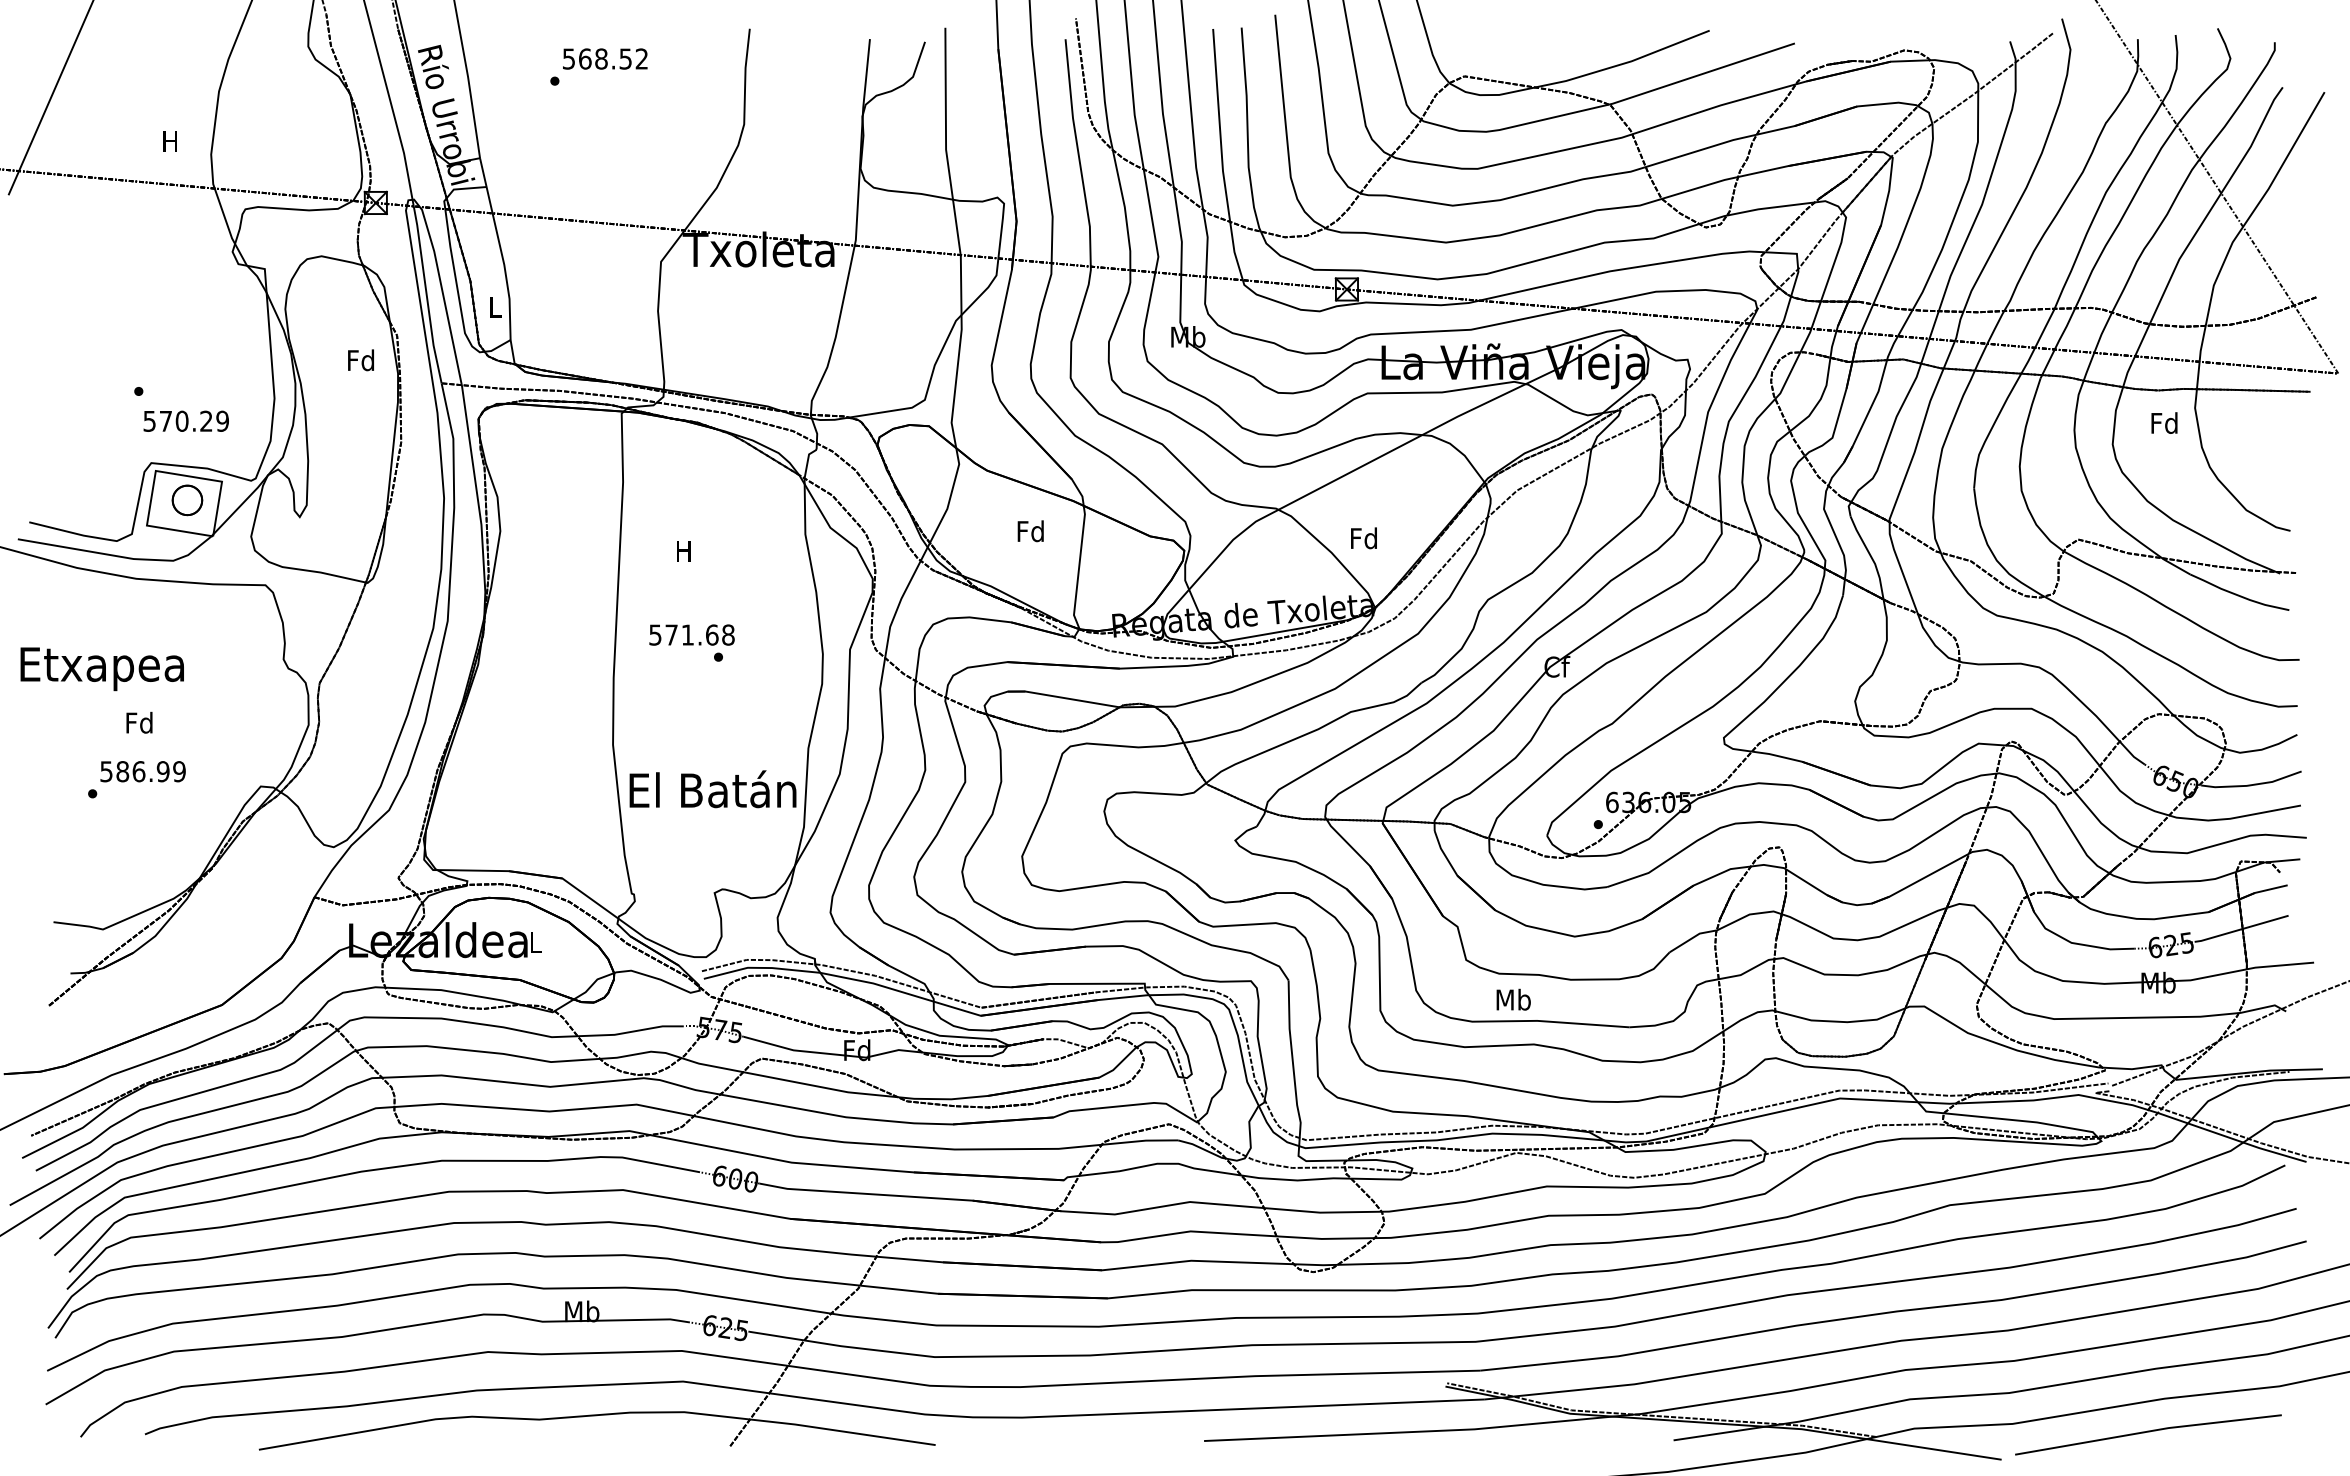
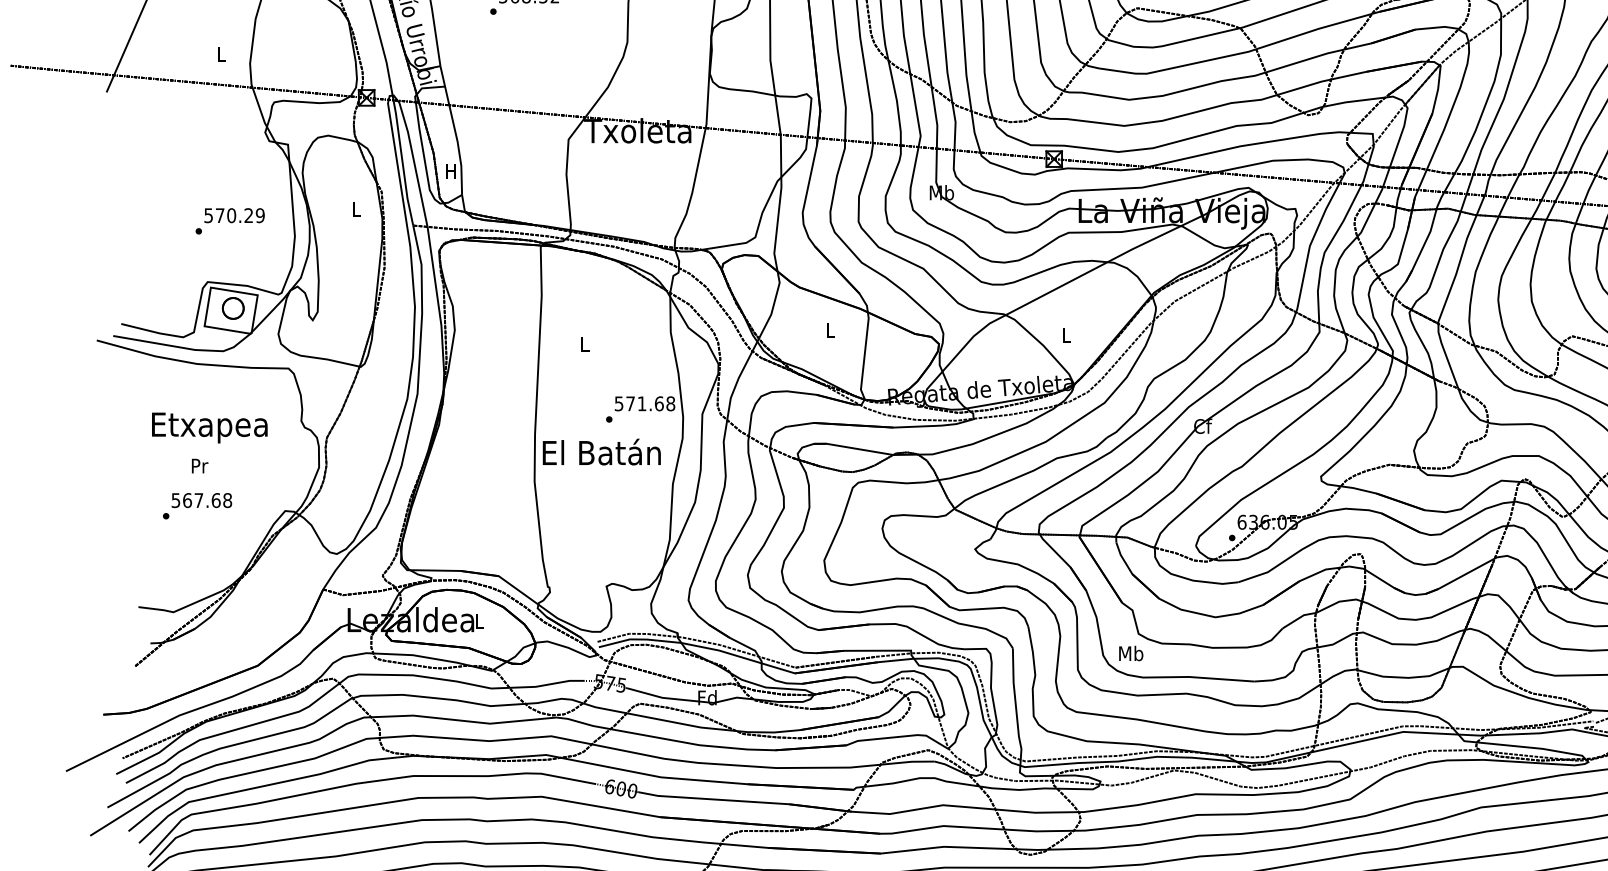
text: (169, 141) -> (220, 54), H -> L
text: (494, 307) -> (450, 171), L -> H
text: (360, 360) -> (355, 209), Fd -> L
text: (185, 420) -> (234, 215), moved
text: (1030, 531) -> (830, 330), Fd -> L
text: (1363, 538) -> (1065, 335), Fd -> L
text: (683, 551) -> (584, 344), H -> L
text: (691, 634) -> (644, 403), moved
text: (101, 669) -> (209, 428), moved
text: (139, 722) -> (199, 465), Fd -> Pr
text: (150, 771) -> (207, 500), 586.99 -> 567.68
text: (712, 789) -> (601, 452), moved
text: (1513, 999) -> (1131, 653), moved

